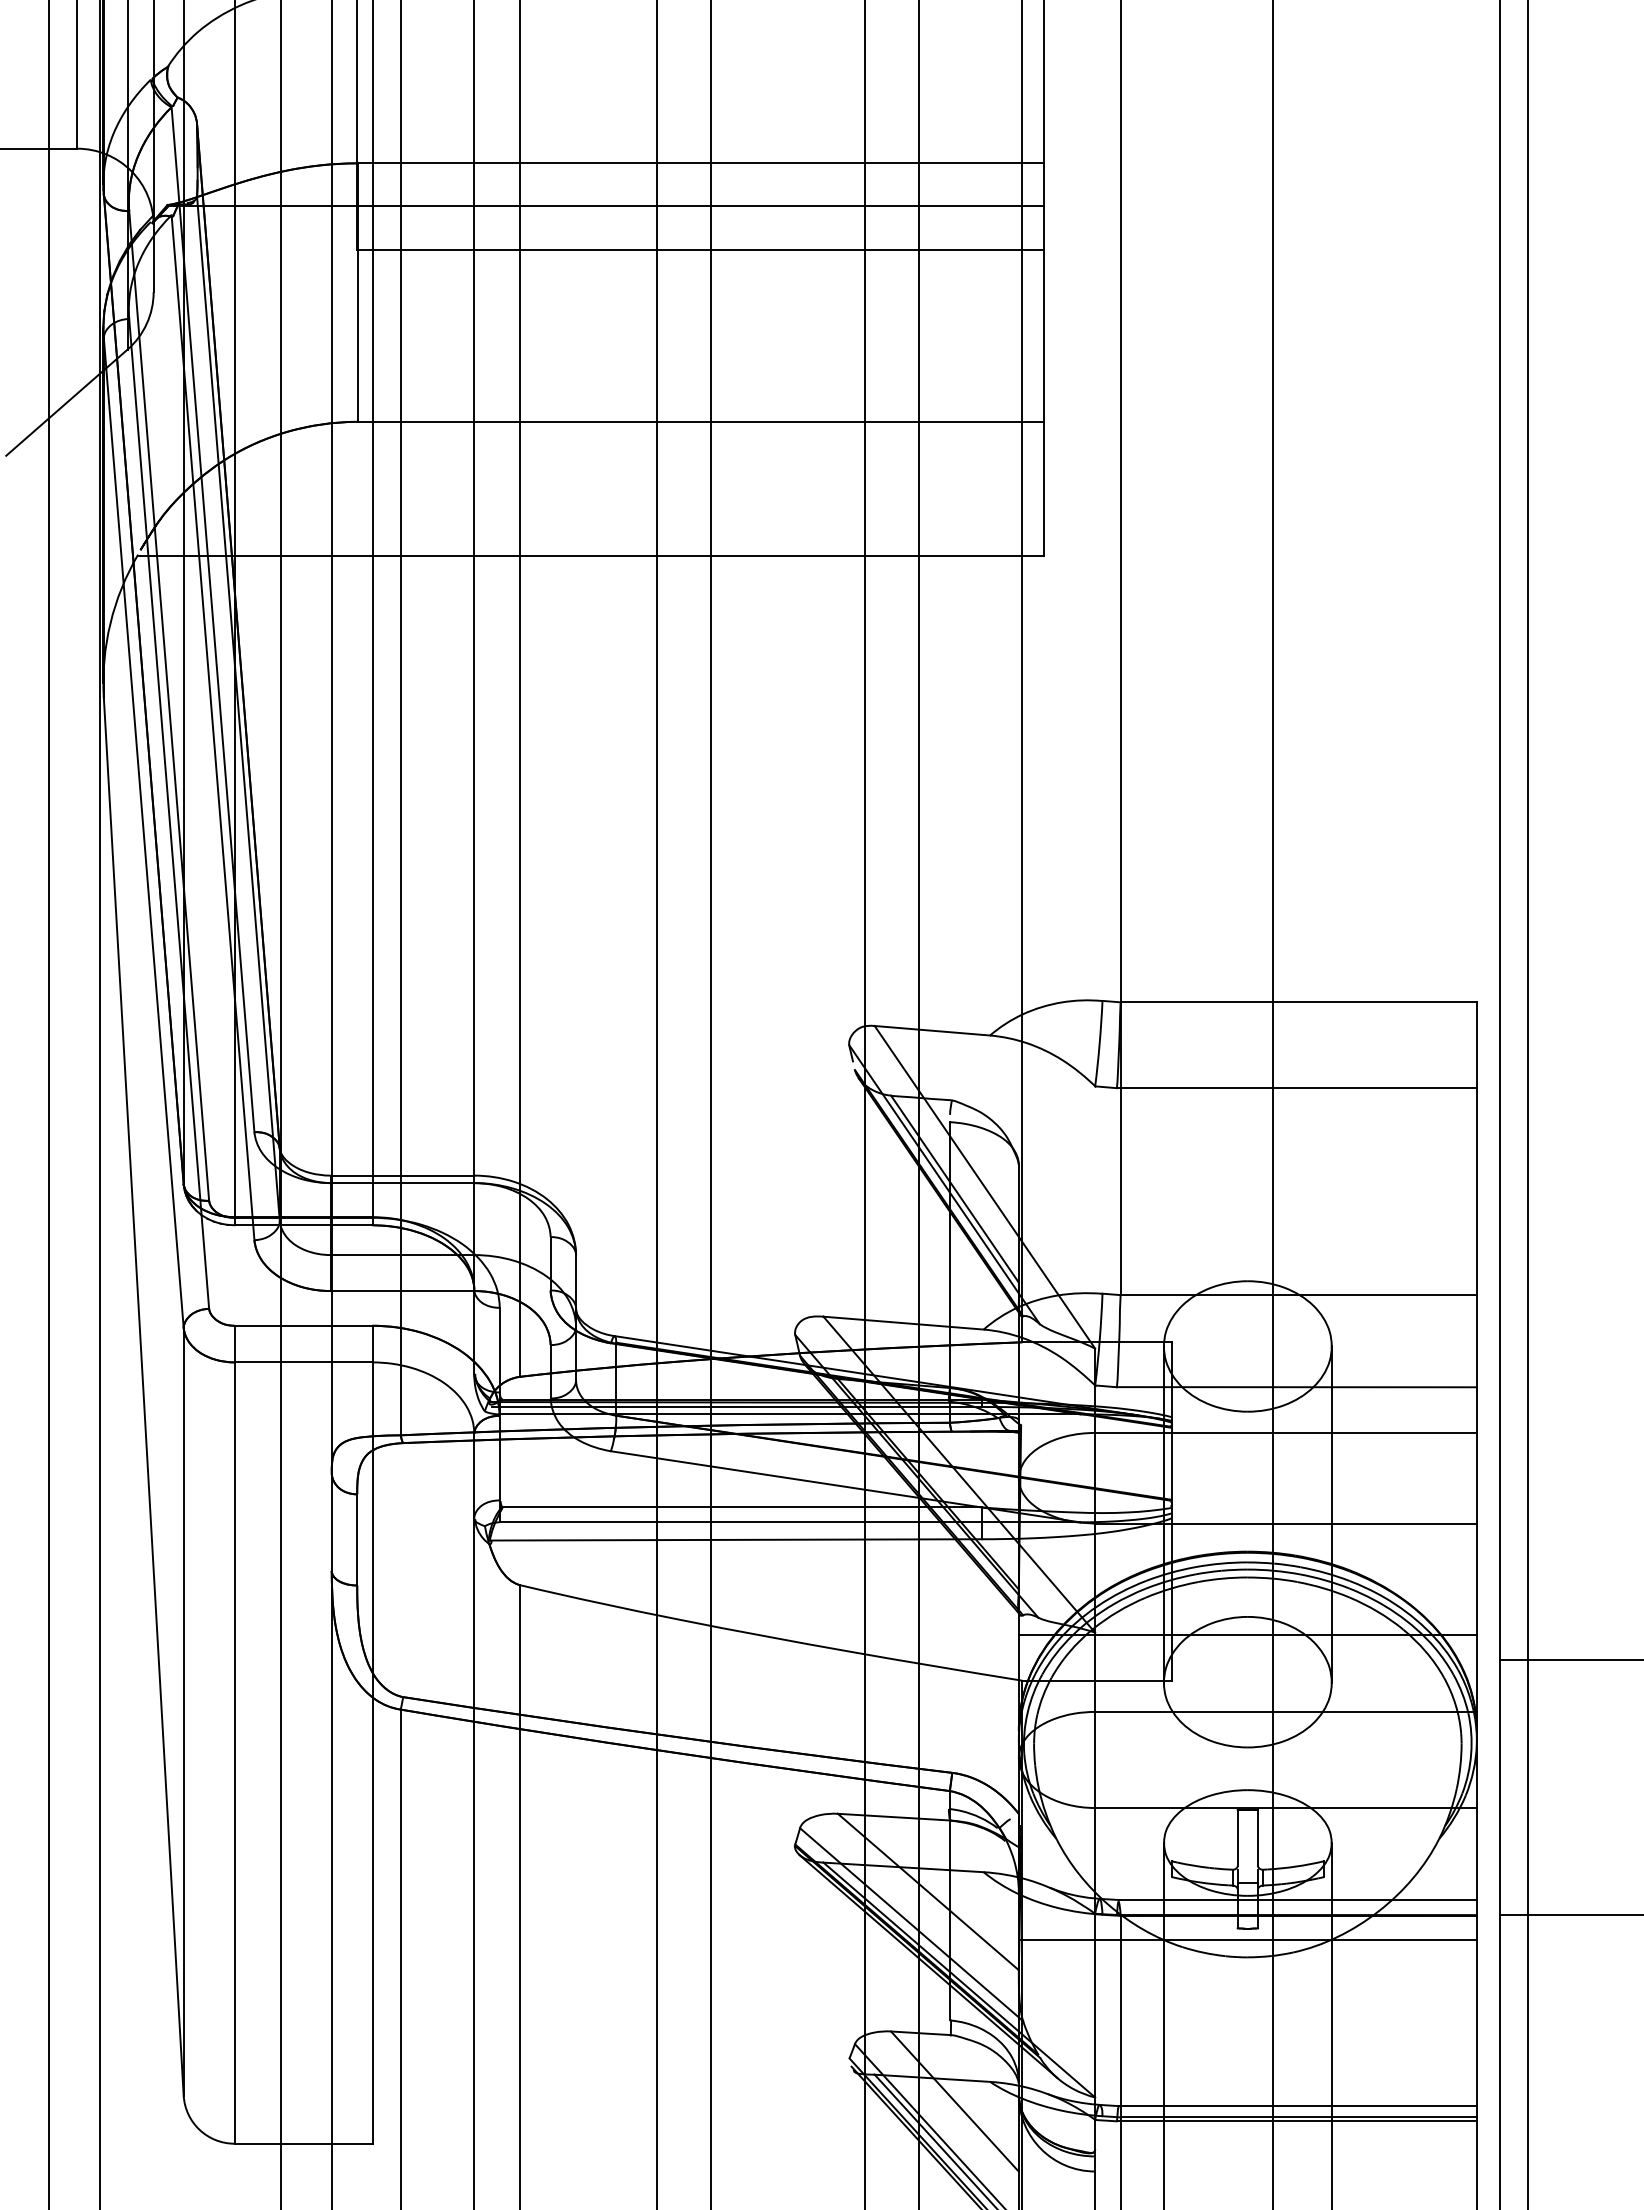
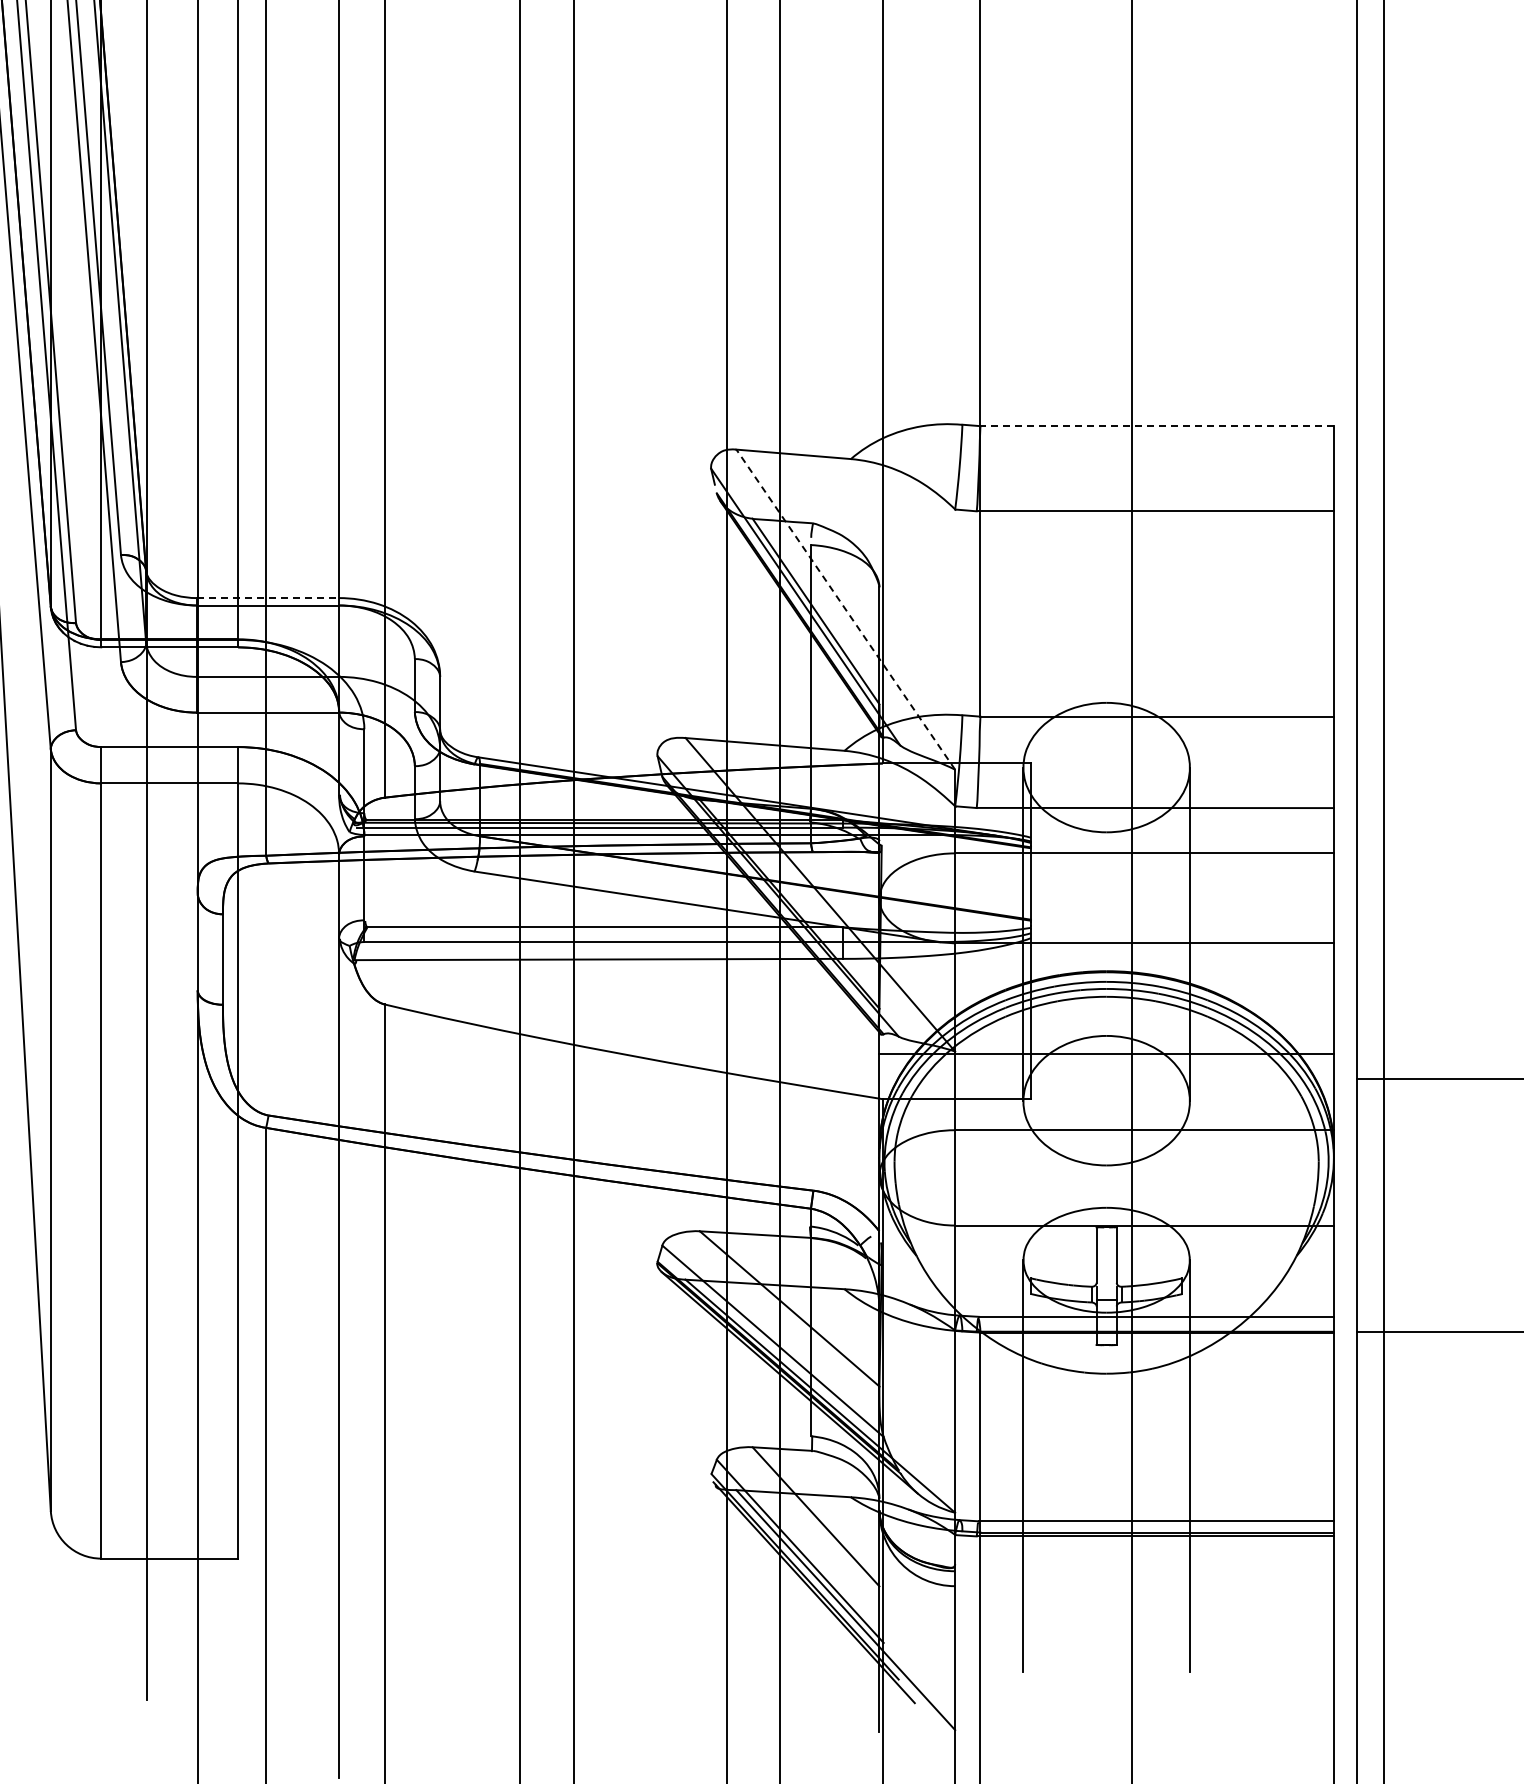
line: (1298, 1002) -> (1156, 426), solid -> dashed
line: (402, 1175) -> (267, 597), solid -> dashed
line: (984, 1186) -> (845, 608), solid -> dashed
line: (1247, 1940) -> (1106, 1356), removed

